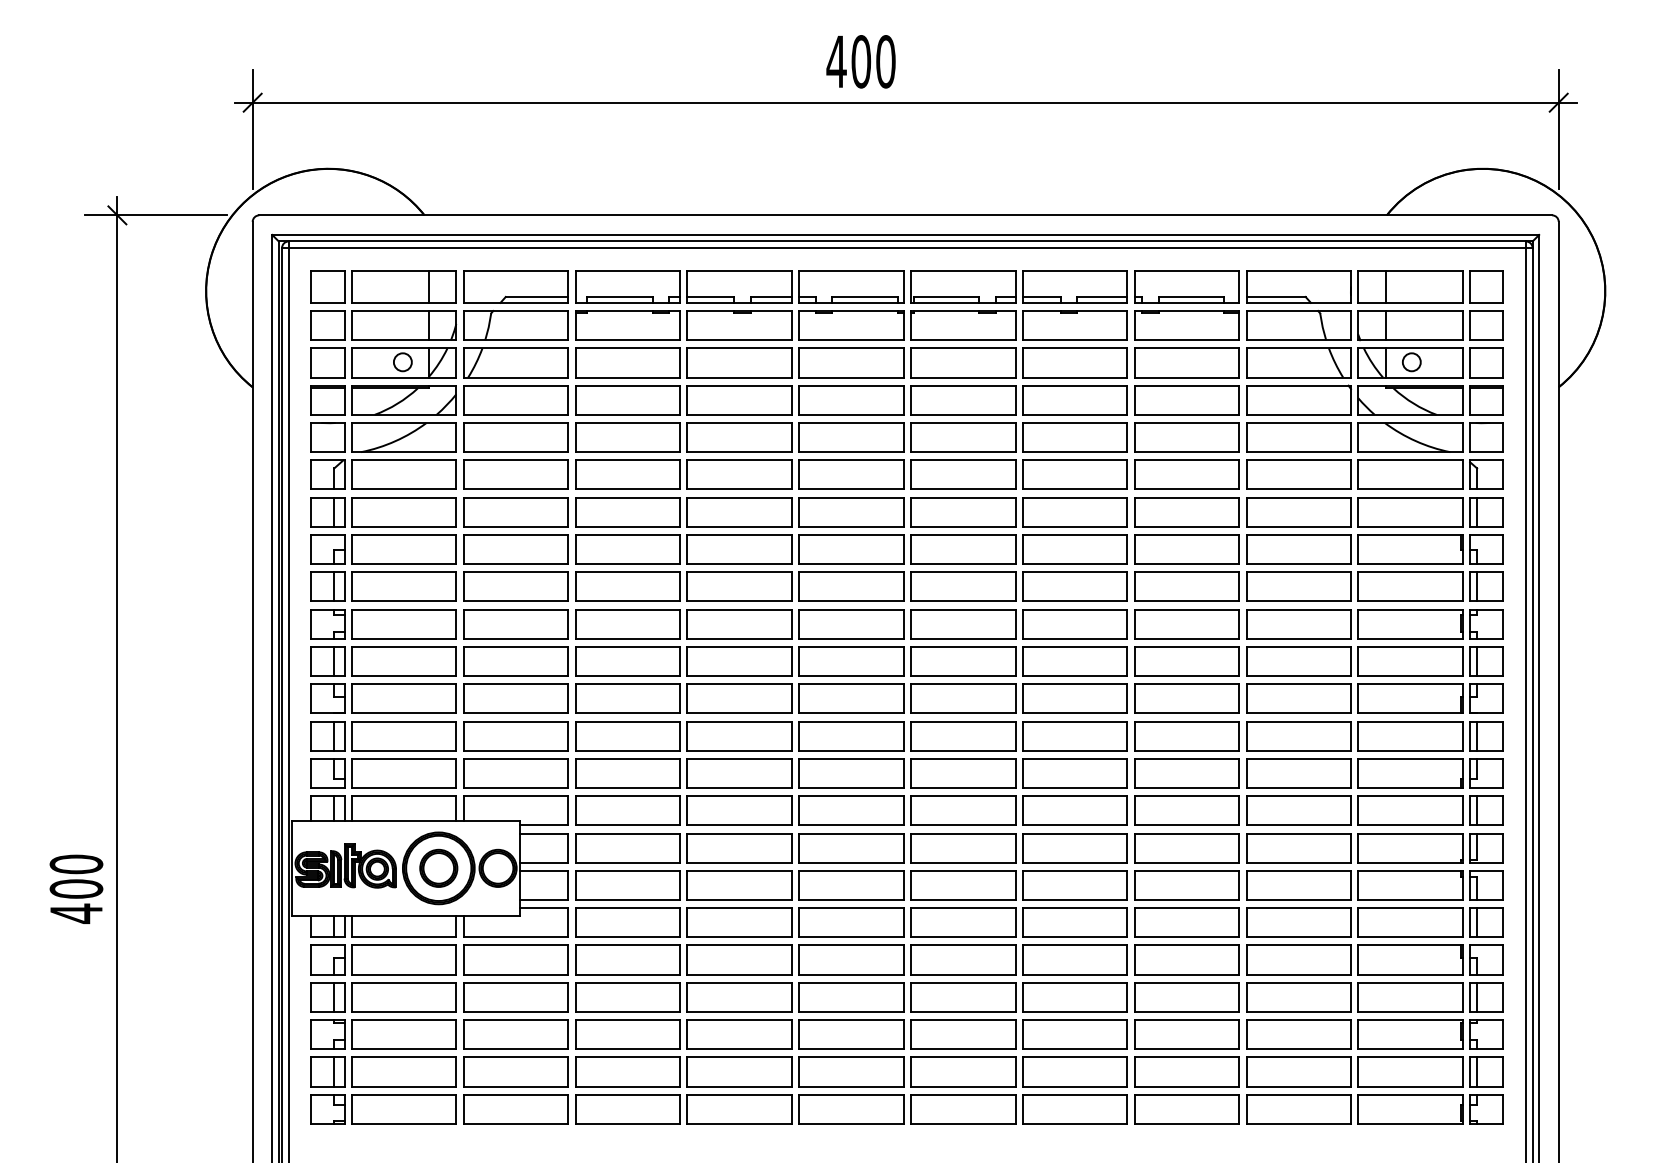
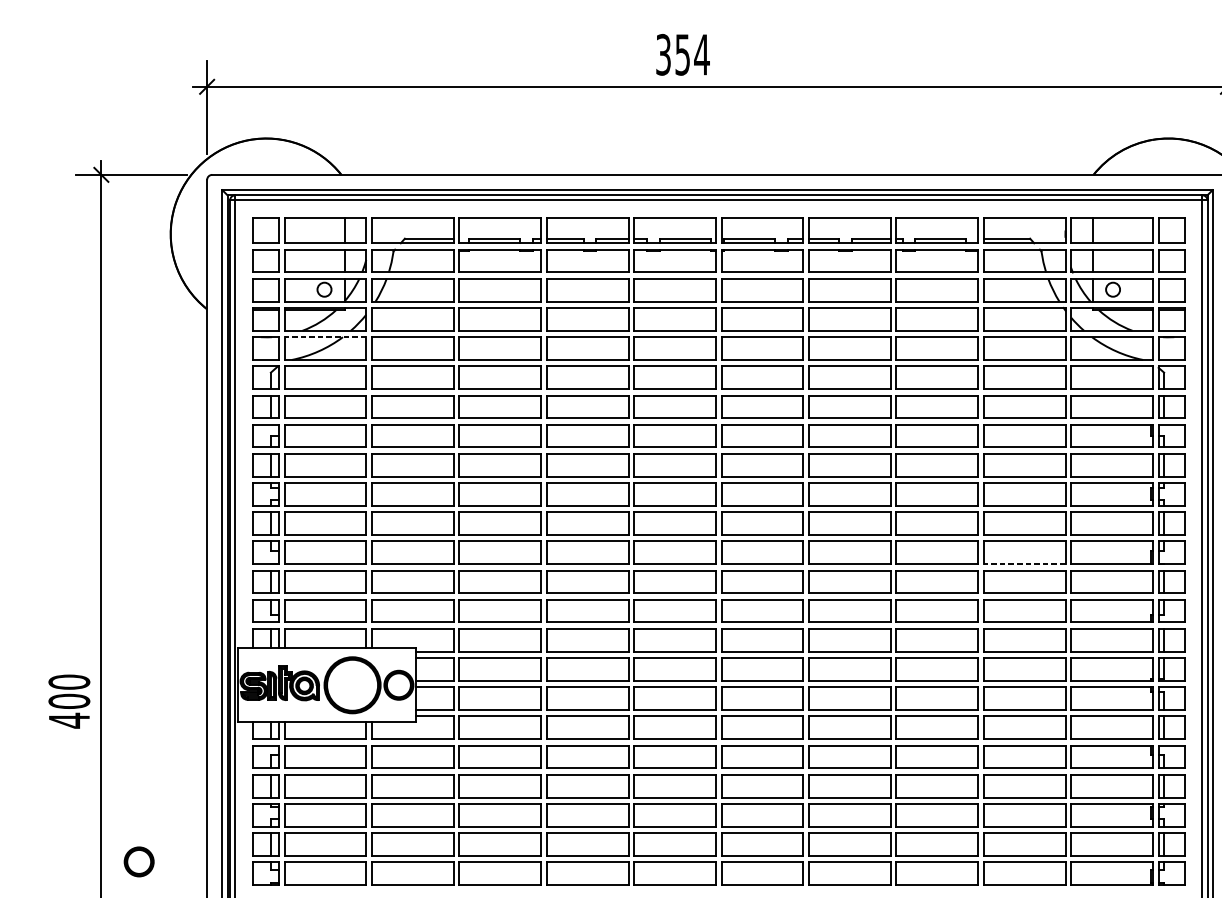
text: (861, 61) -> (682, 54), 400 -> 354
line: (403, 423) -> (324, 337), solid -> dashed
line: (1298, 713) -> (1024, 564), solid -> dashed
part: (438, 867) -> (138, 861), moved

